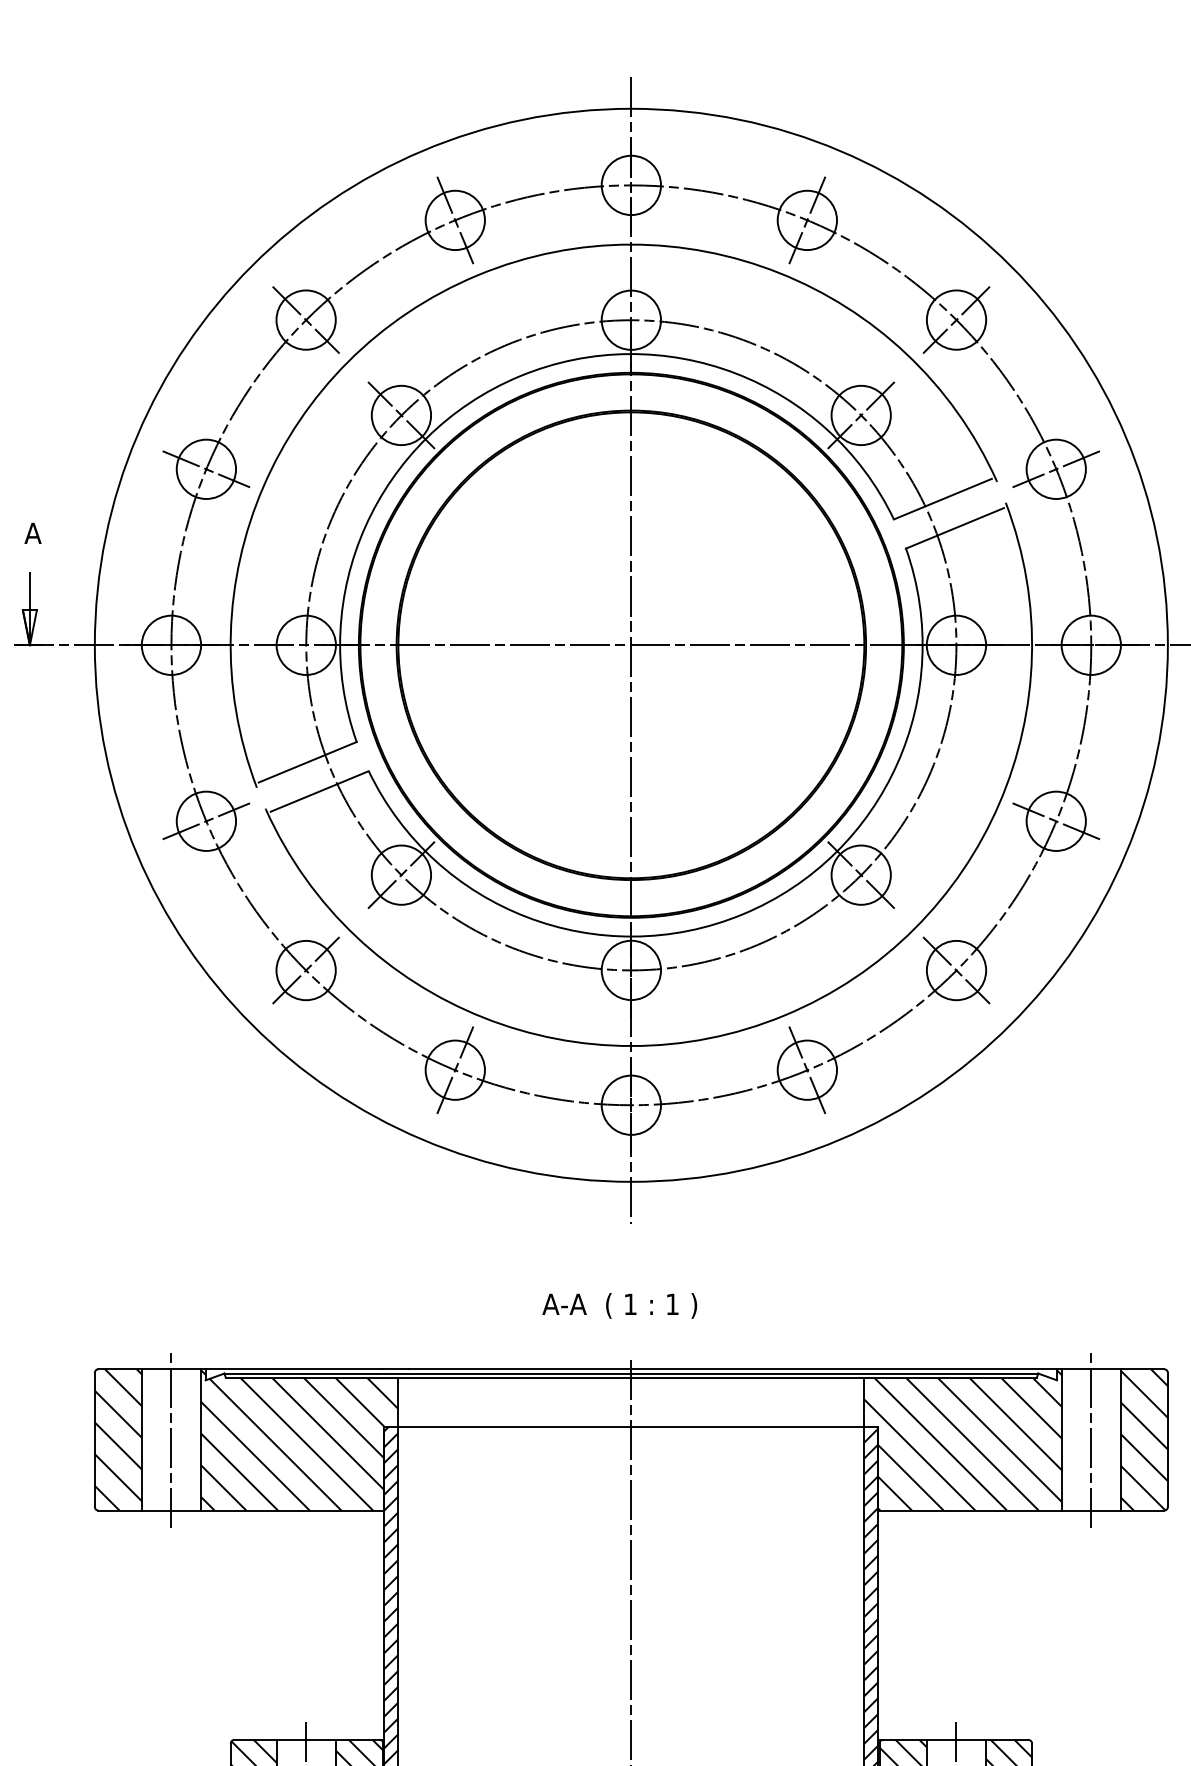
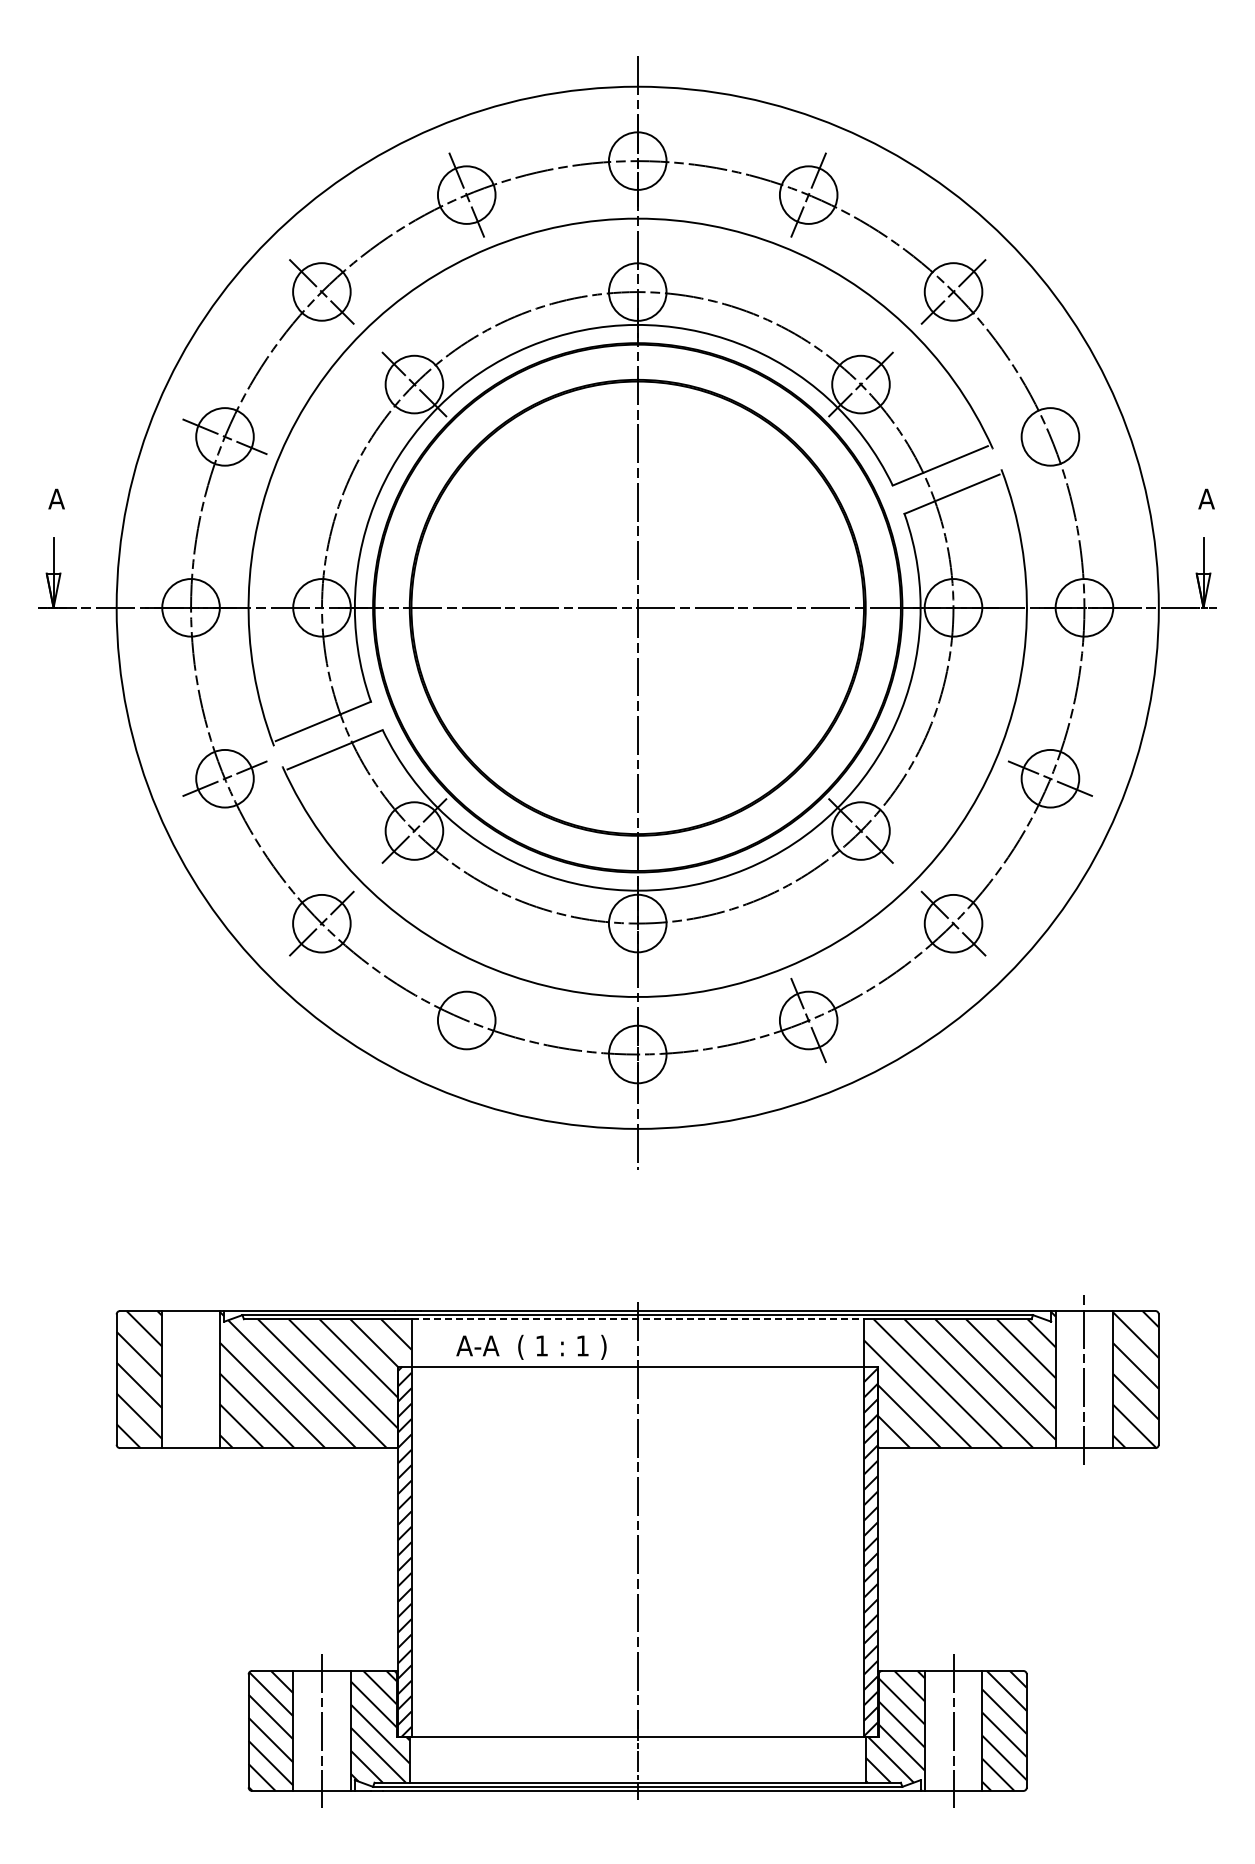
line: (1056, 468) -> (1050, 436), removed
line: (455, 1070) -> (466, 1020), removed
text: (619, 1304) -> (531, 1346), moved
line: (632, 1378) -> (638, 1319), solid -> dashed
line: (171, 1439) -> (191, 1379), removed

